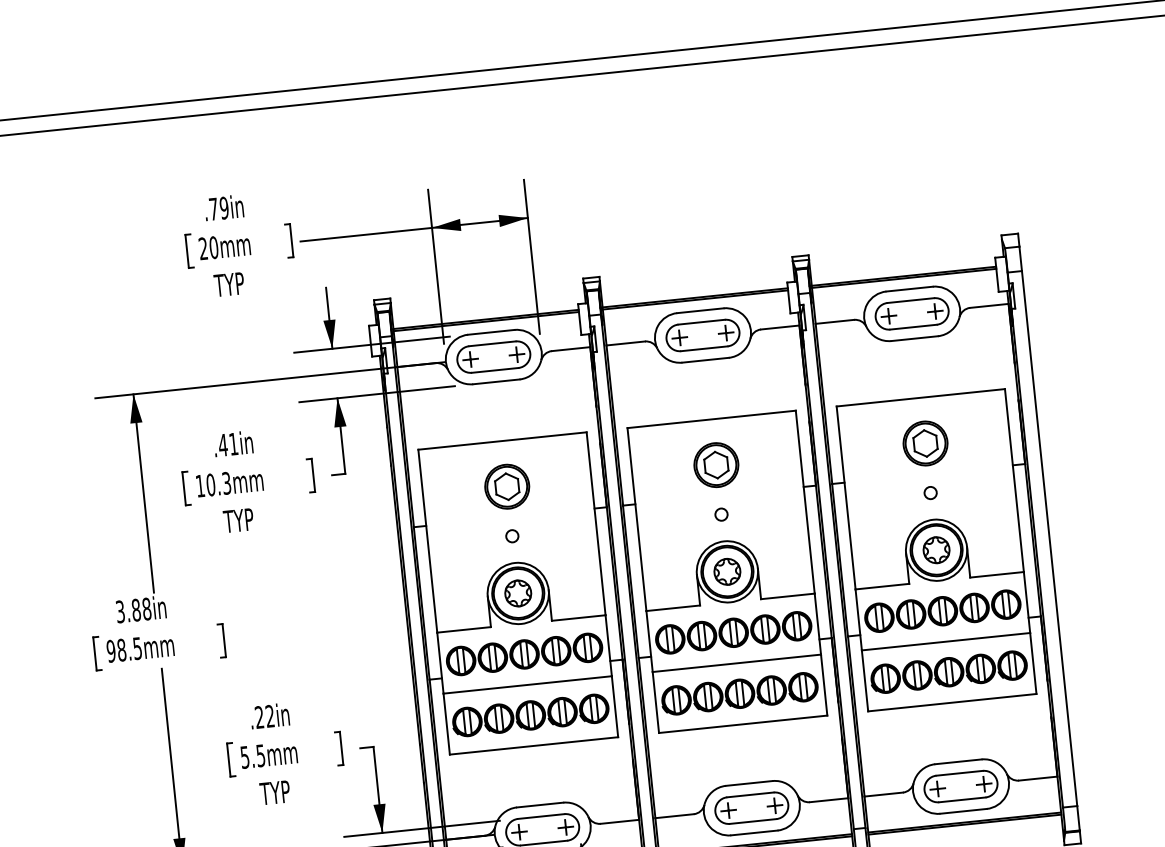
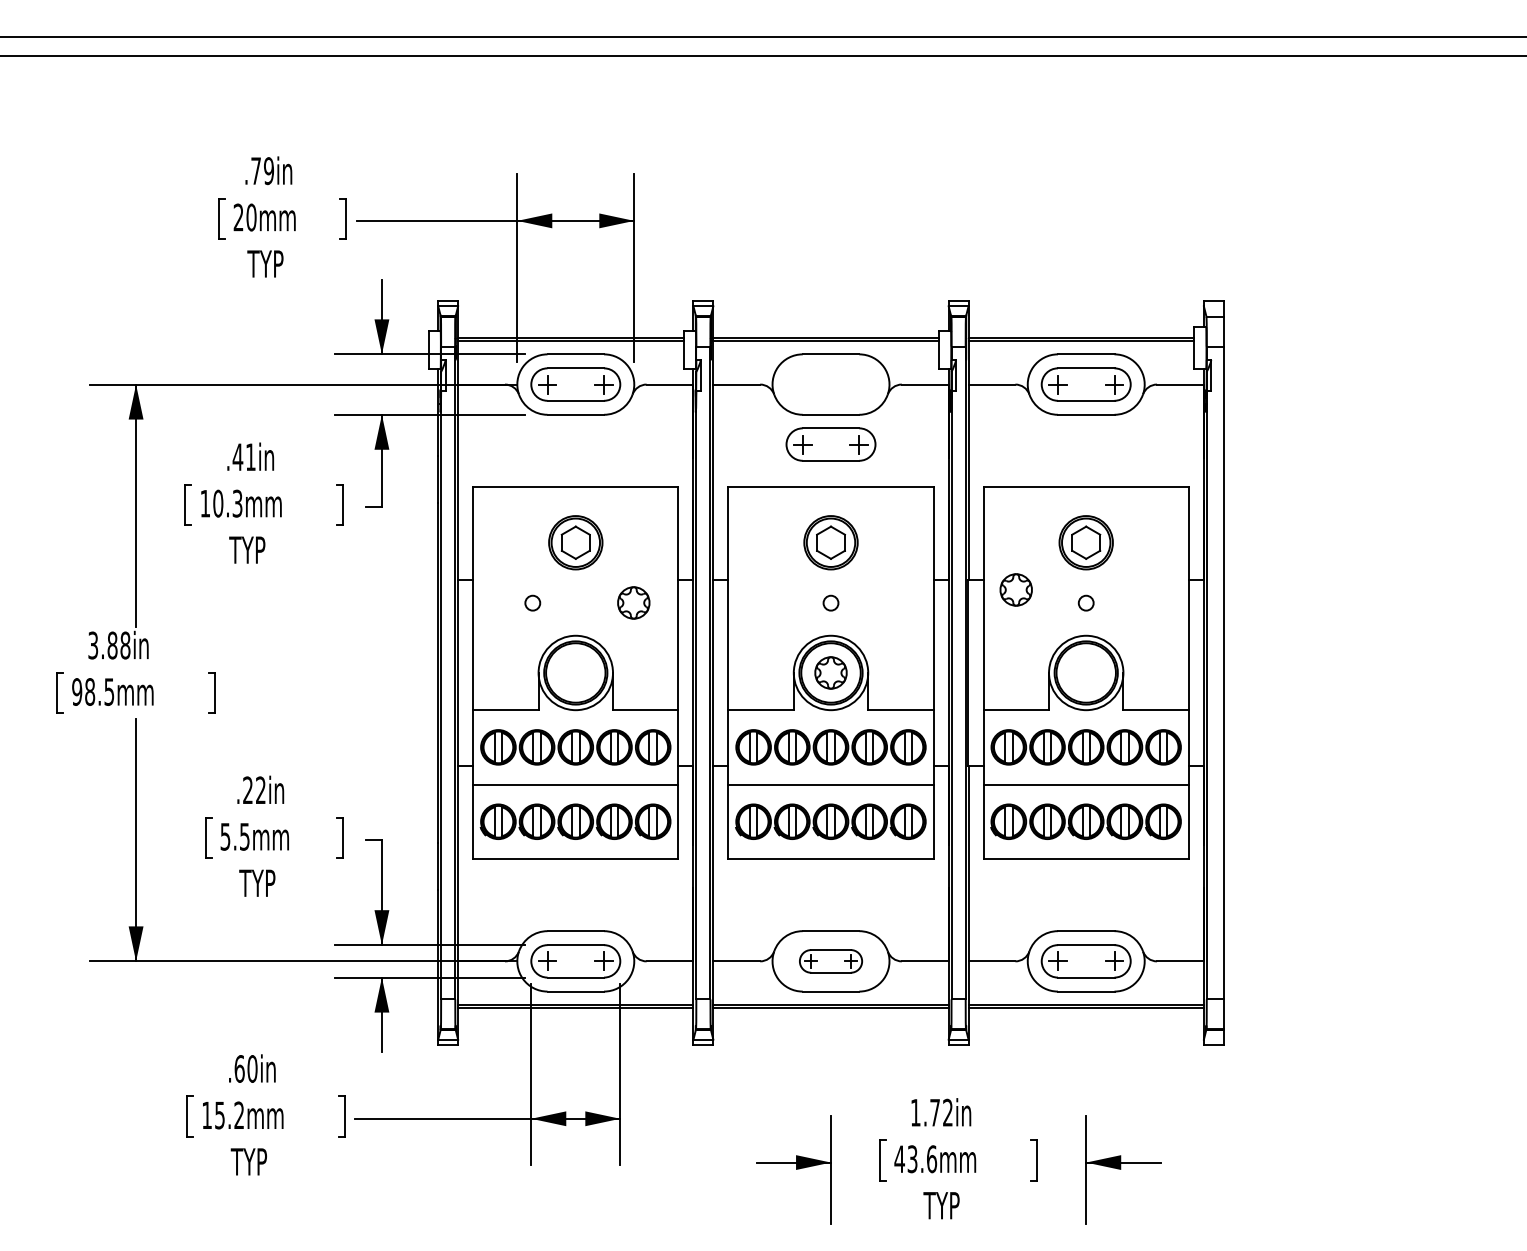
part: (702, 335) -> (830, 444), moved
circle: (512, 535) -> (532, 602), moved
part: (935, 549) -> (1015, 589), moved
part: (517, 593) -> (633, 602), moved
part: (751, 808) -> (830, 961), size x0.7

